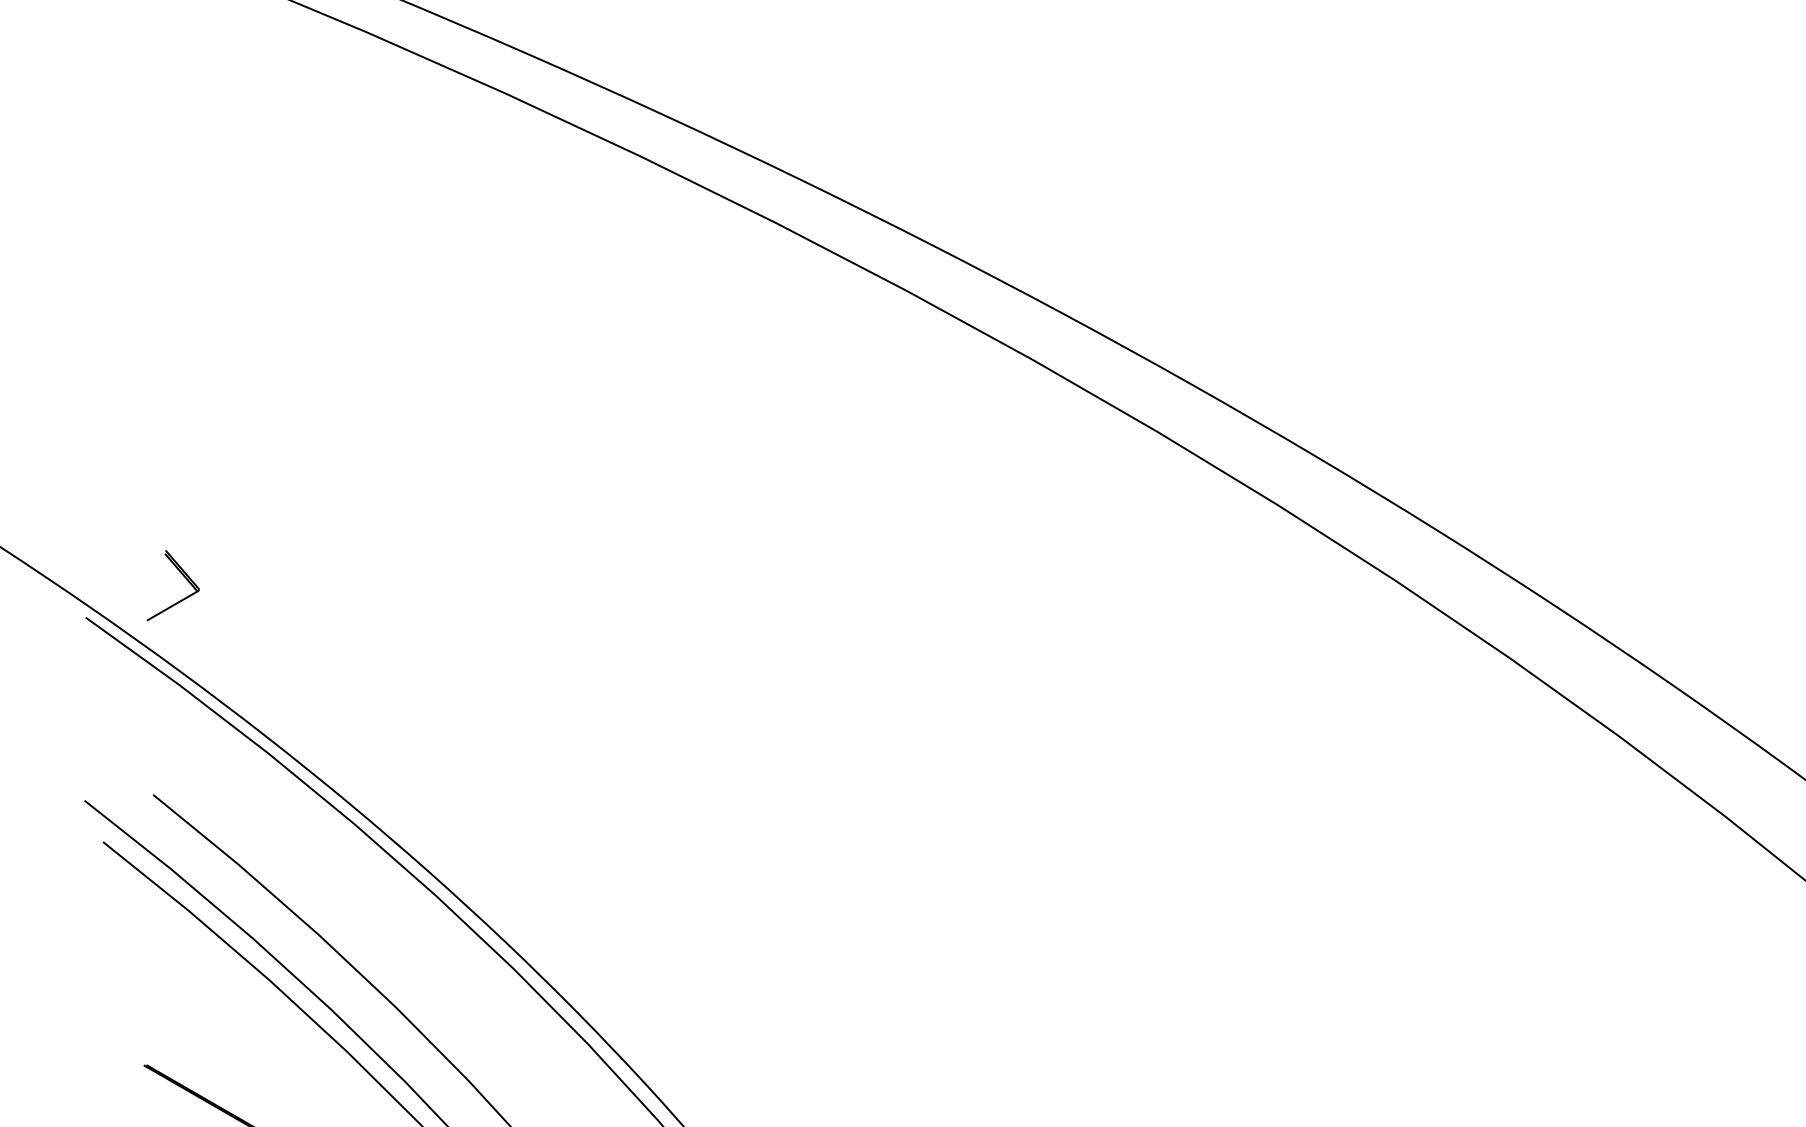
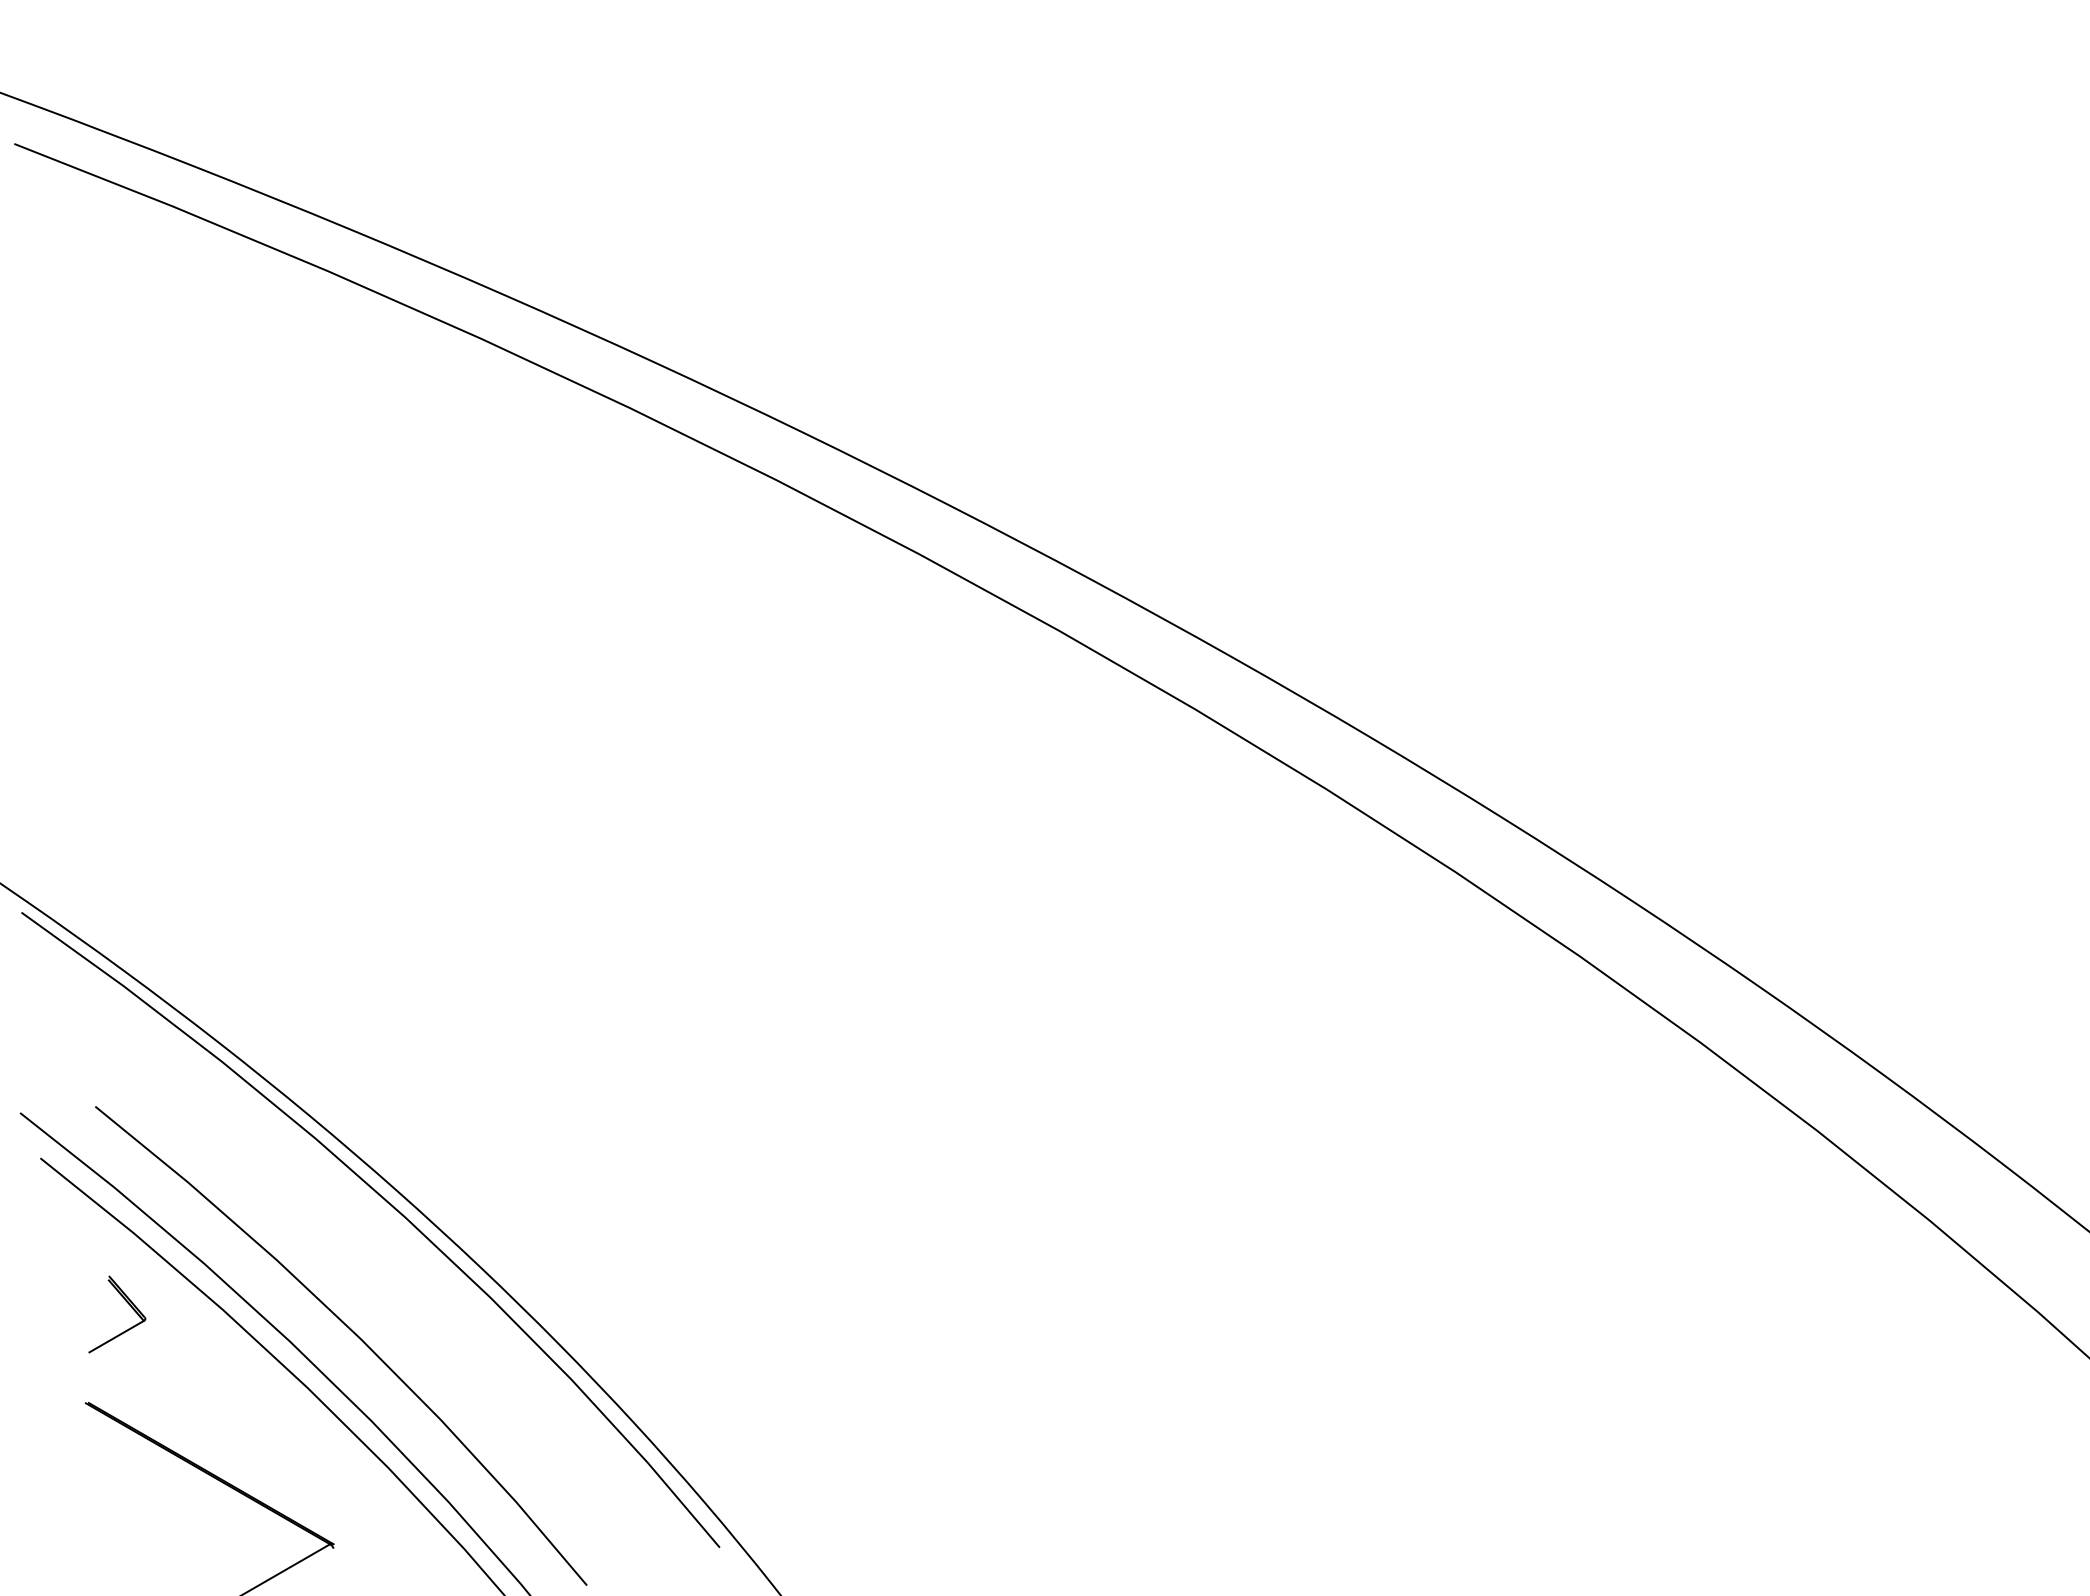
part: (182, 575) -> (127, 1303), moved

